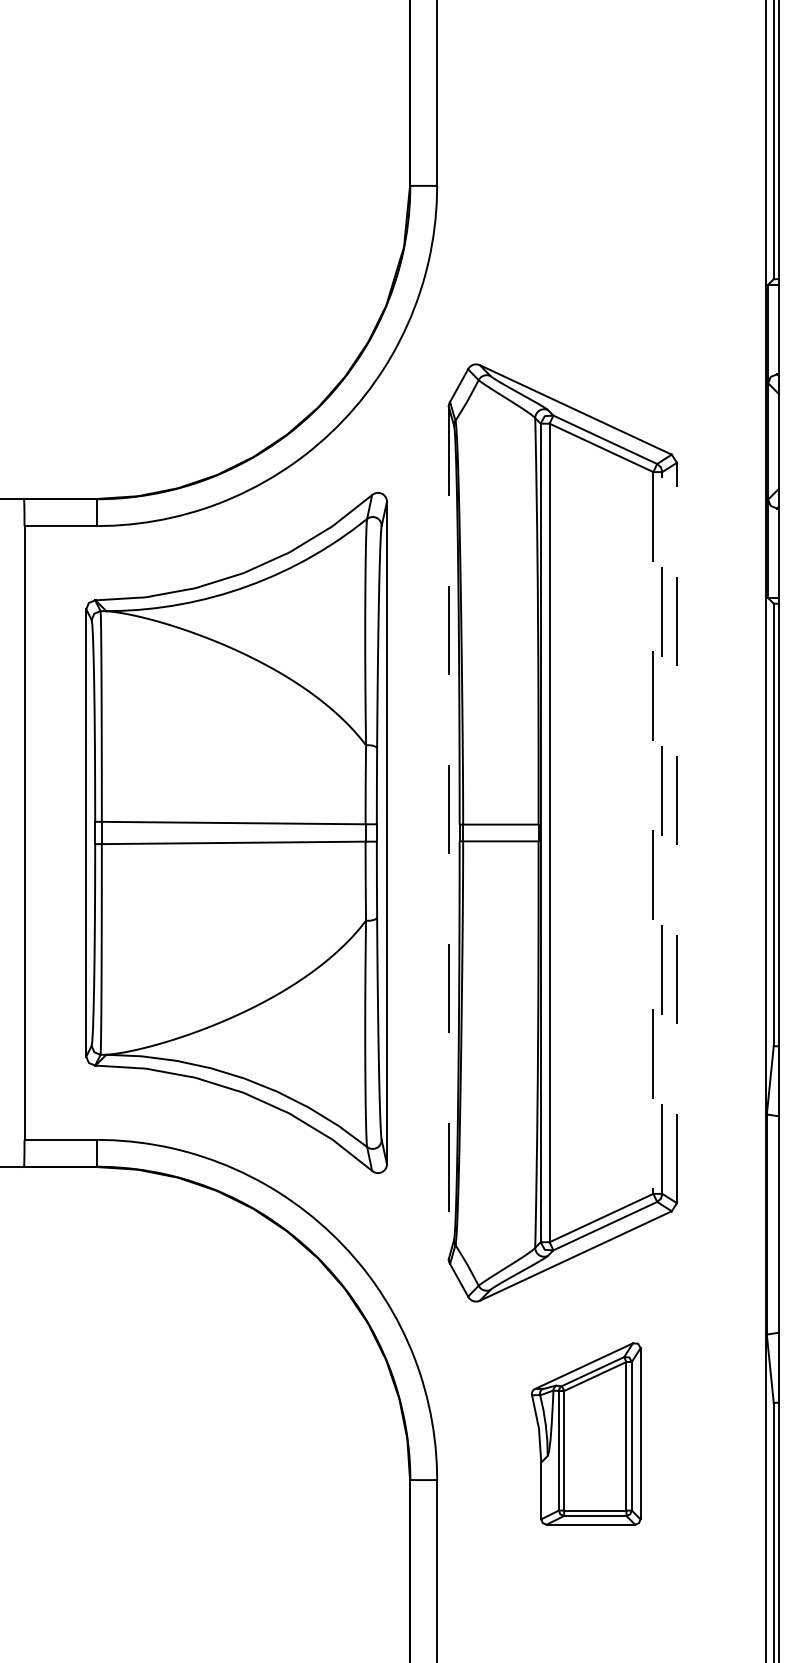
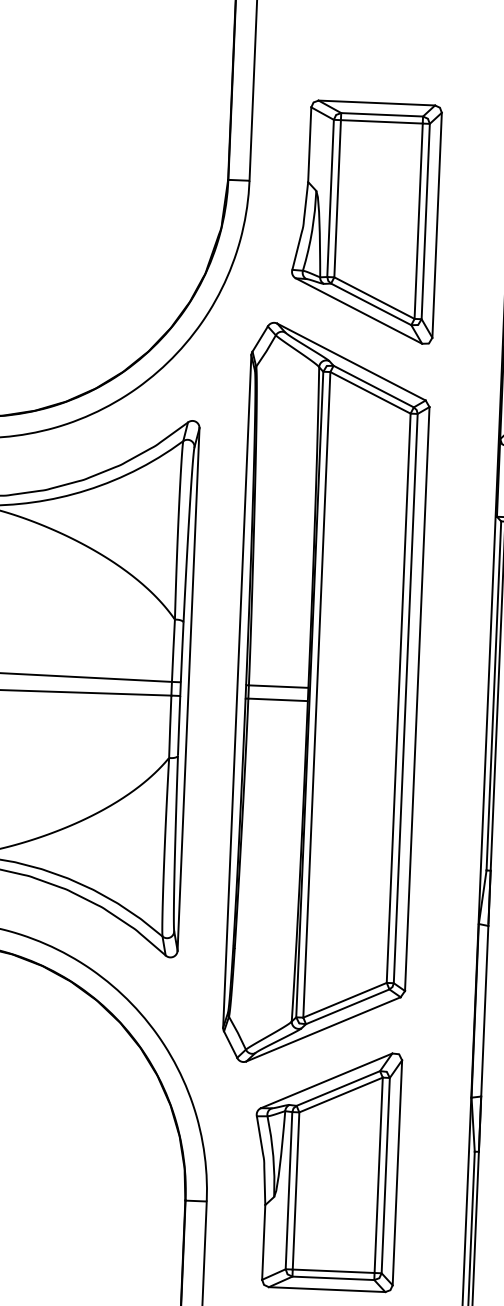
part: (585, 231) -> (365, 221), added
line: (653, 832) -> (398, 697), dashed -> solid
line: (662, 832) -> (405, 698), dashed -> solid
line: (676, 832) -> (416, 698), dashed -> solid
line: (448, 833) -> (237, 691), dashed -> solid
part: (585, 1433) -> (325, 1169), size x1.67

